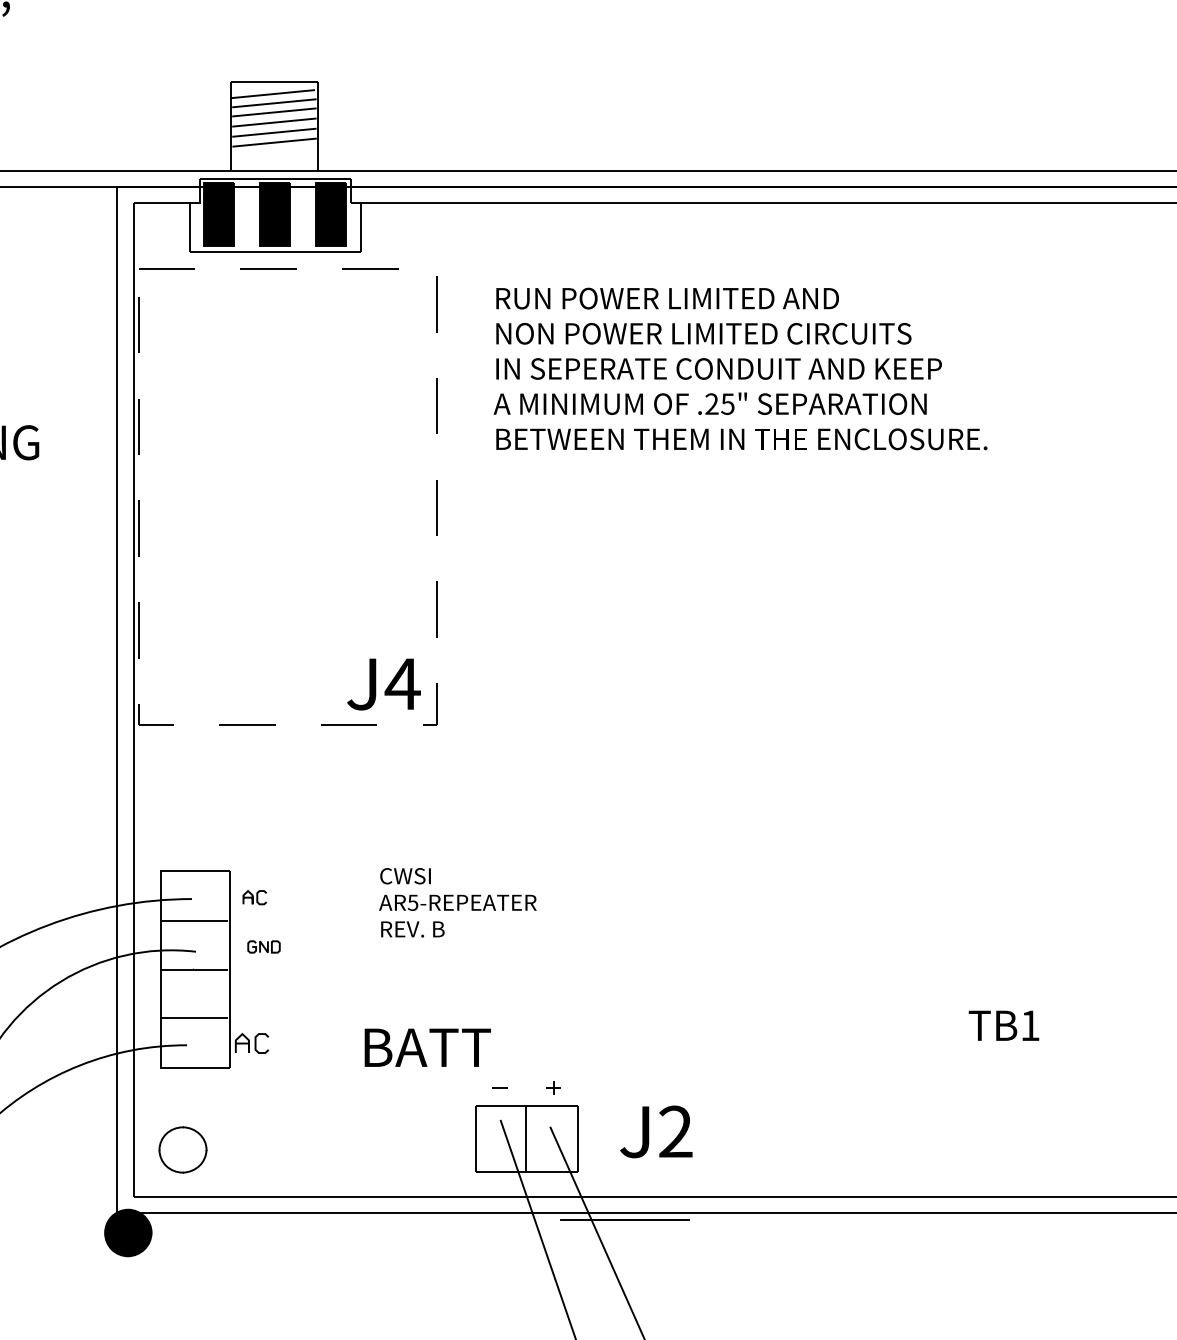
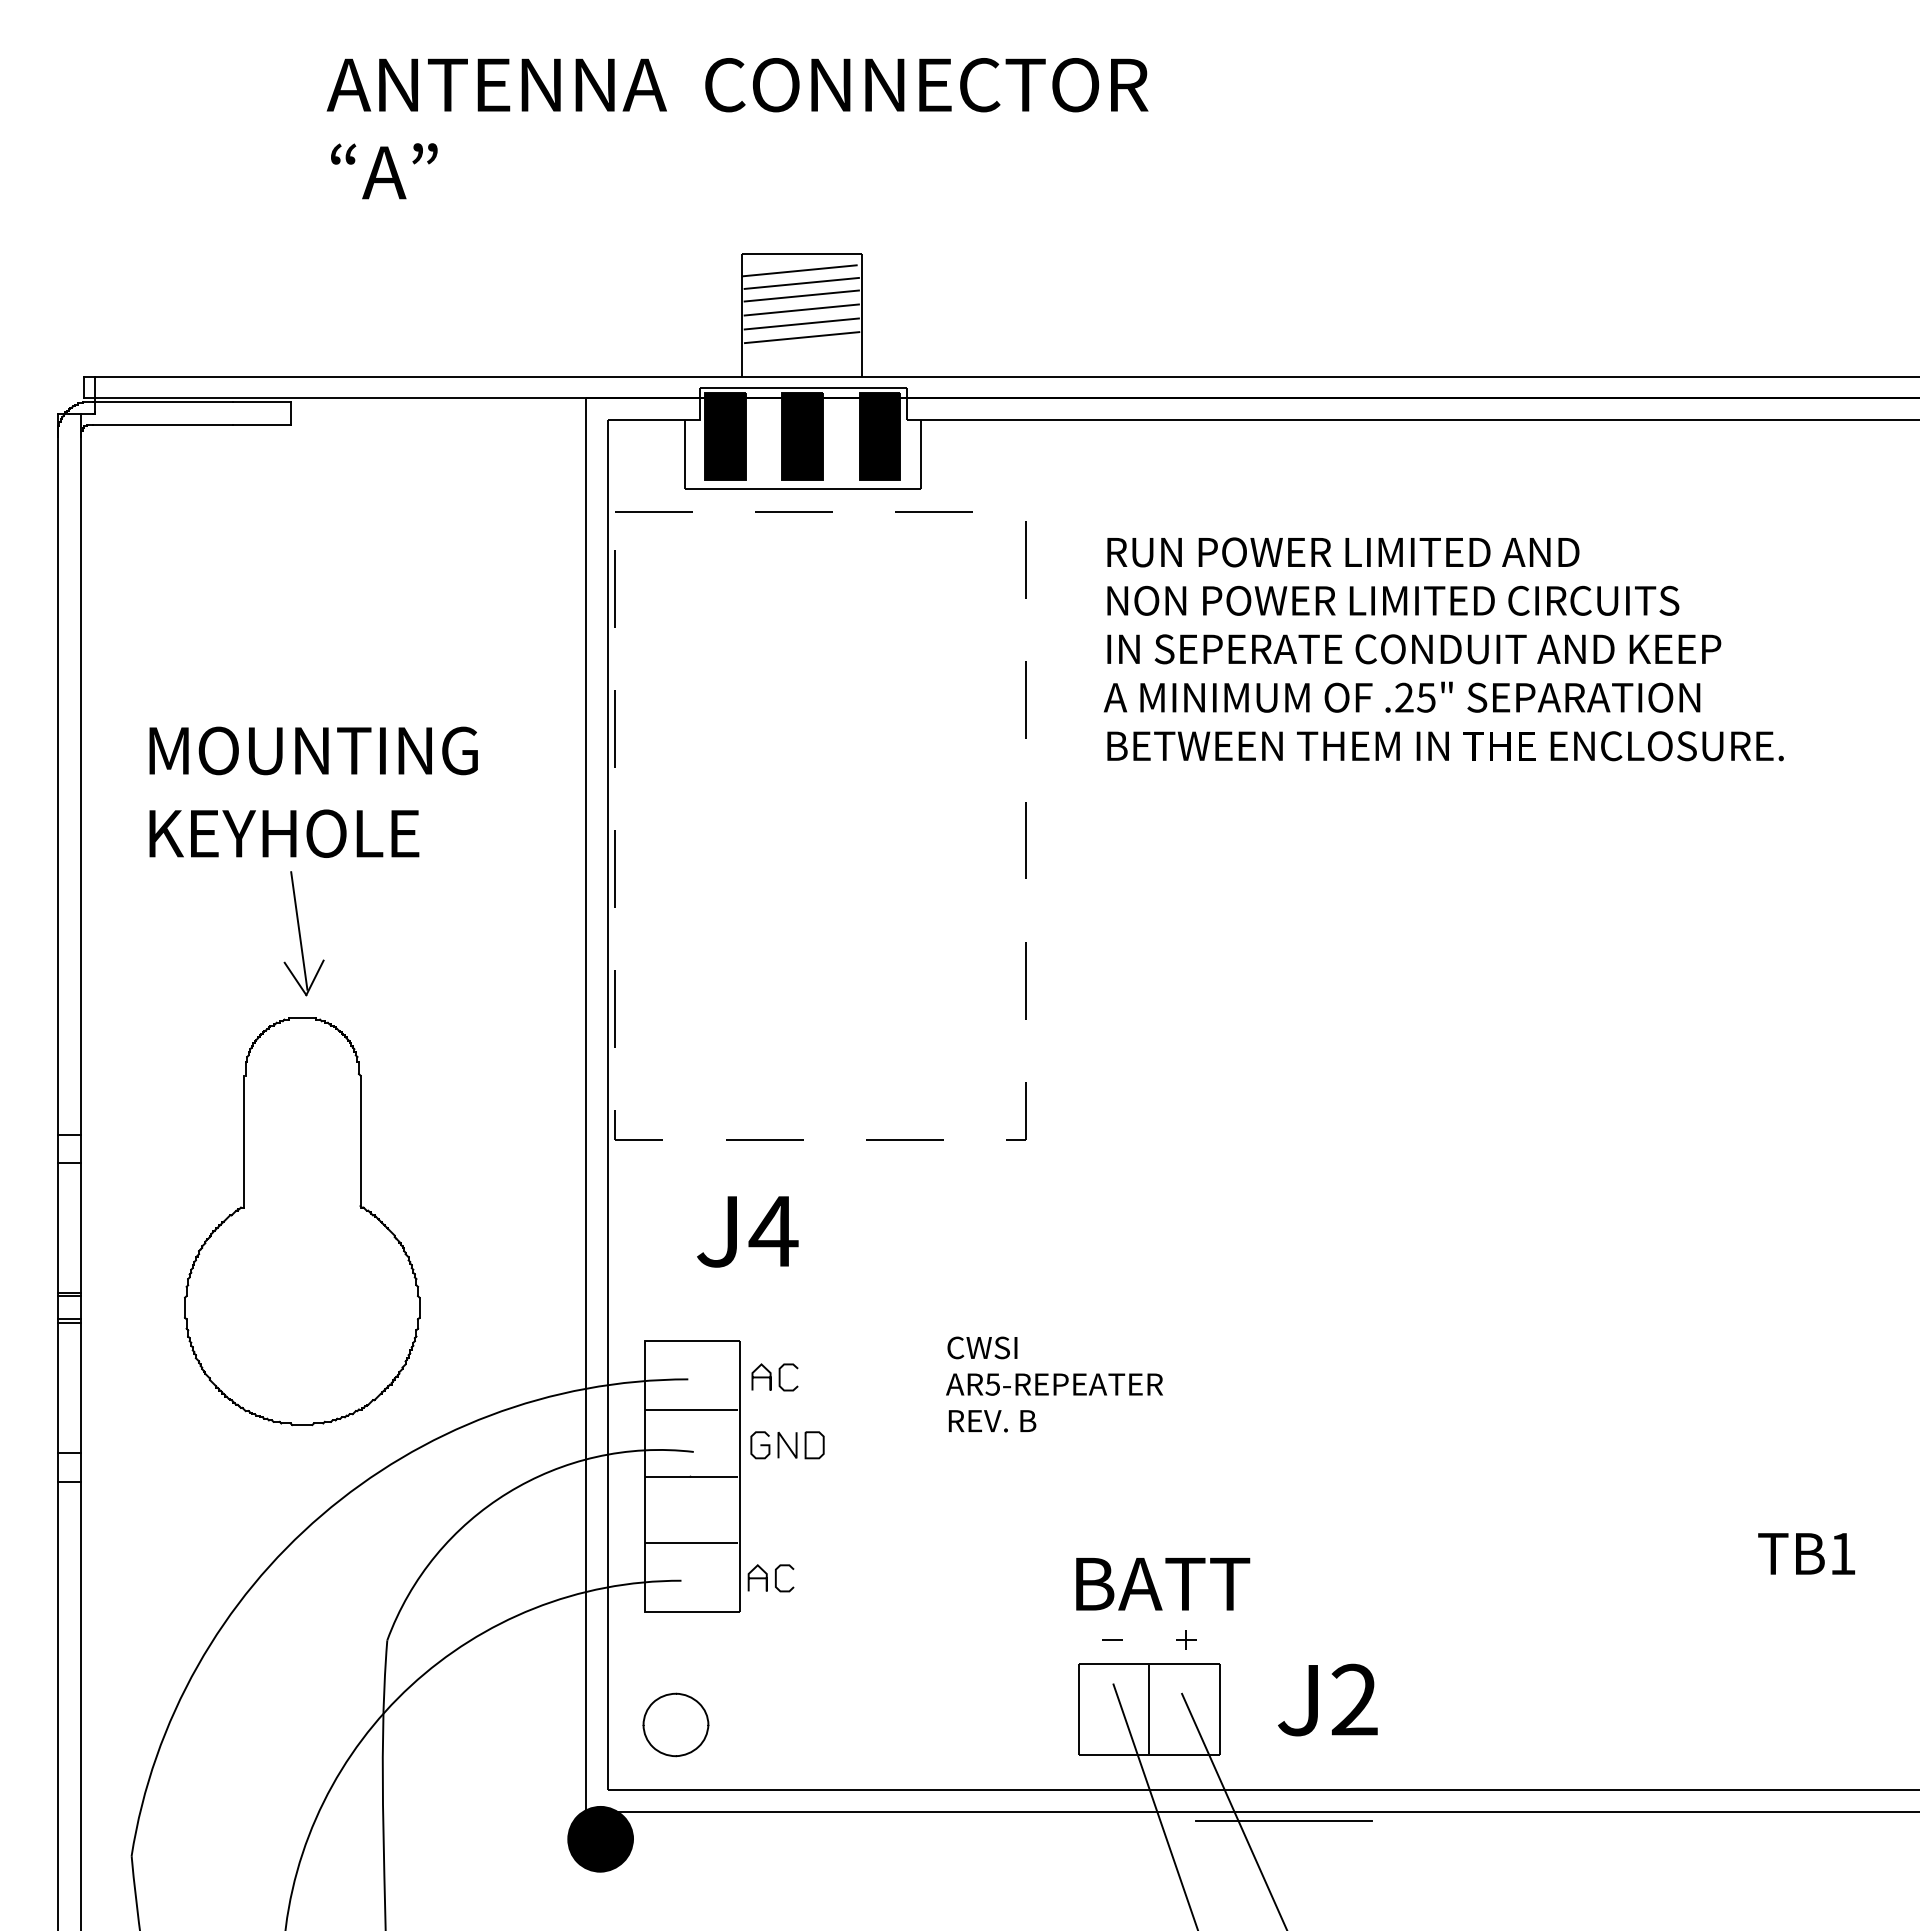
text: (383, 684) -> (747, 1231), moved
part: (254, 897) -> (774, 1377), size x1.43
part: (264, 947) -> (787, 1445), size x1.67
text: (428, 1048) -> (1163, 1584), moved

